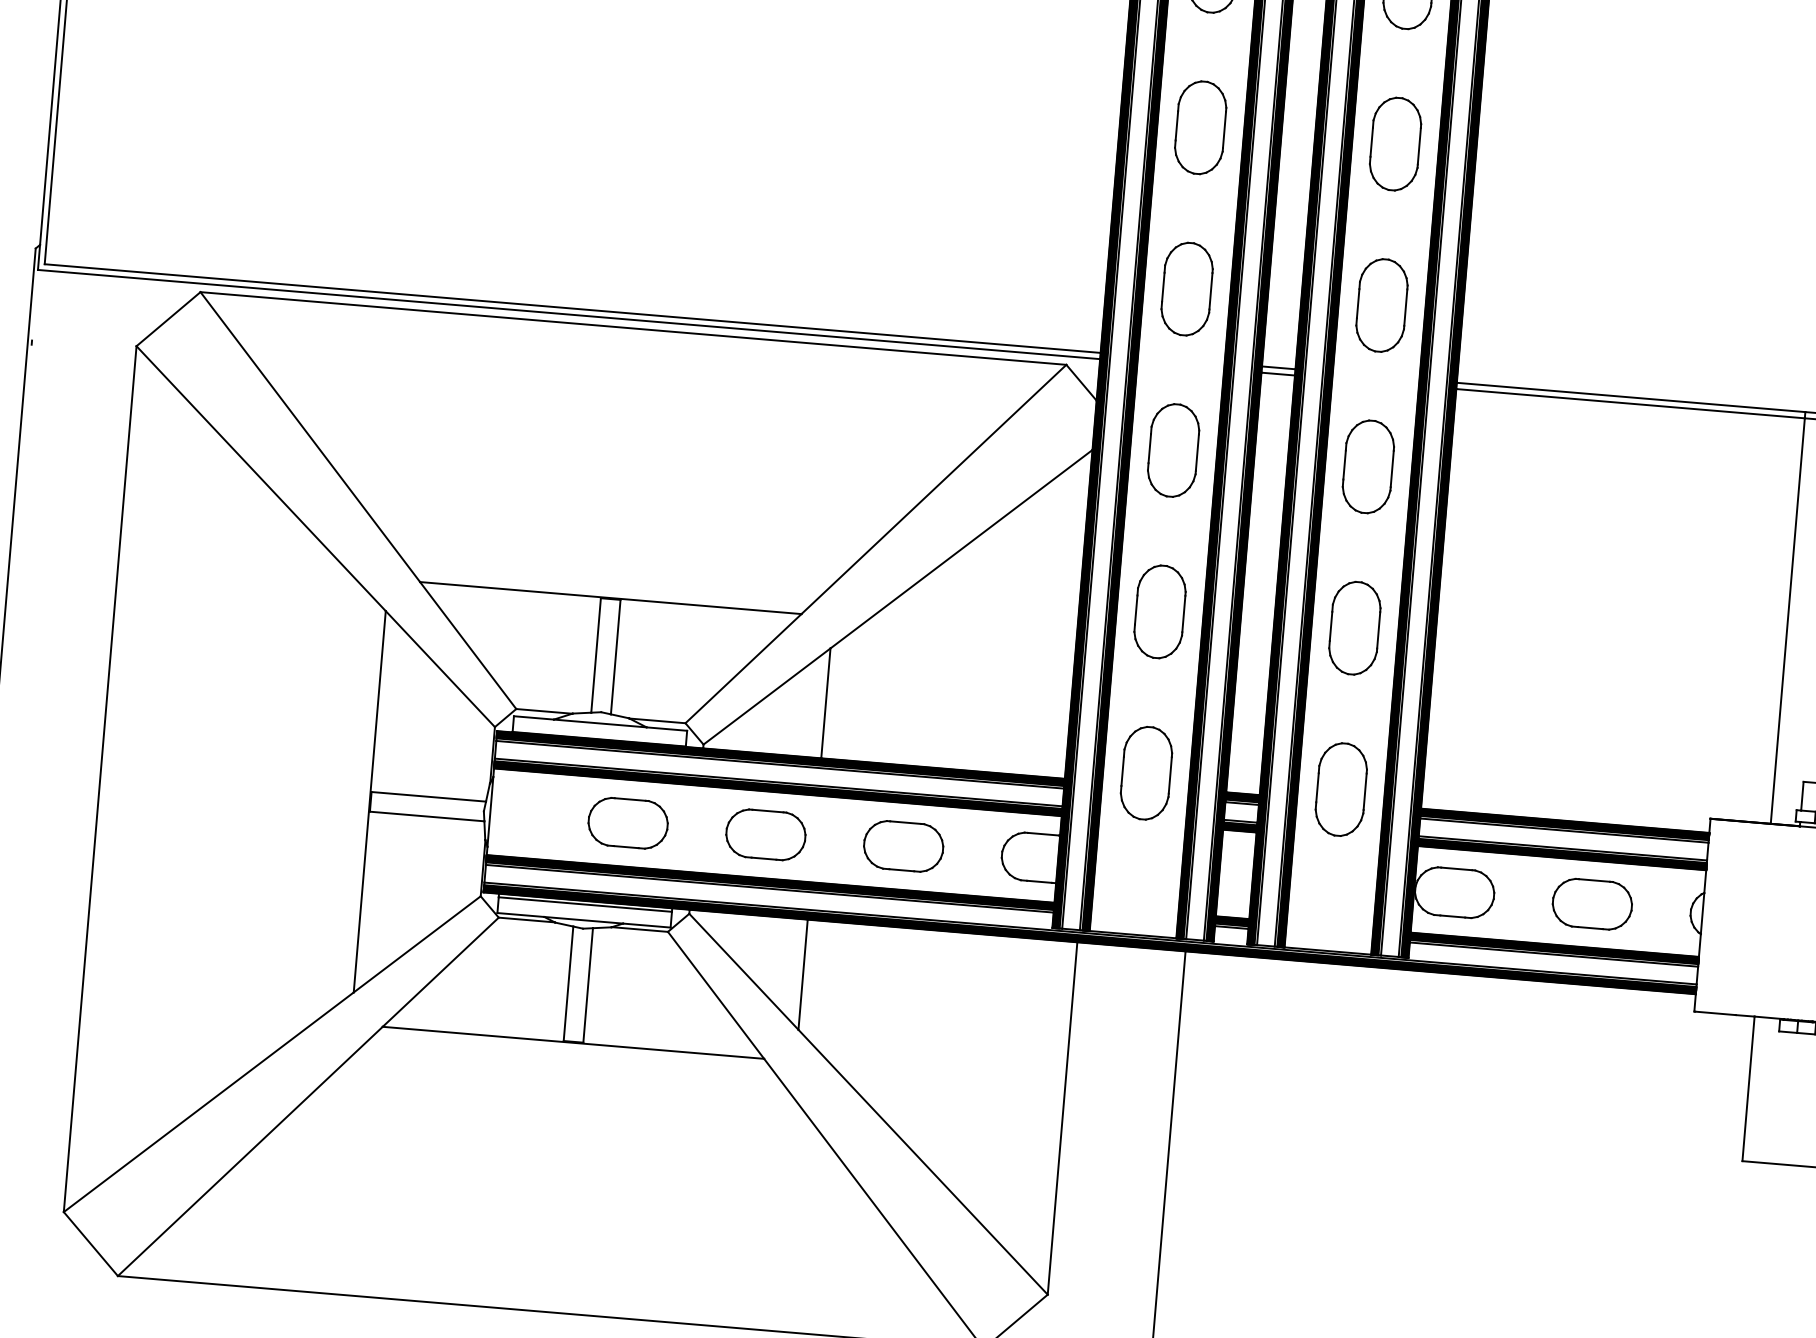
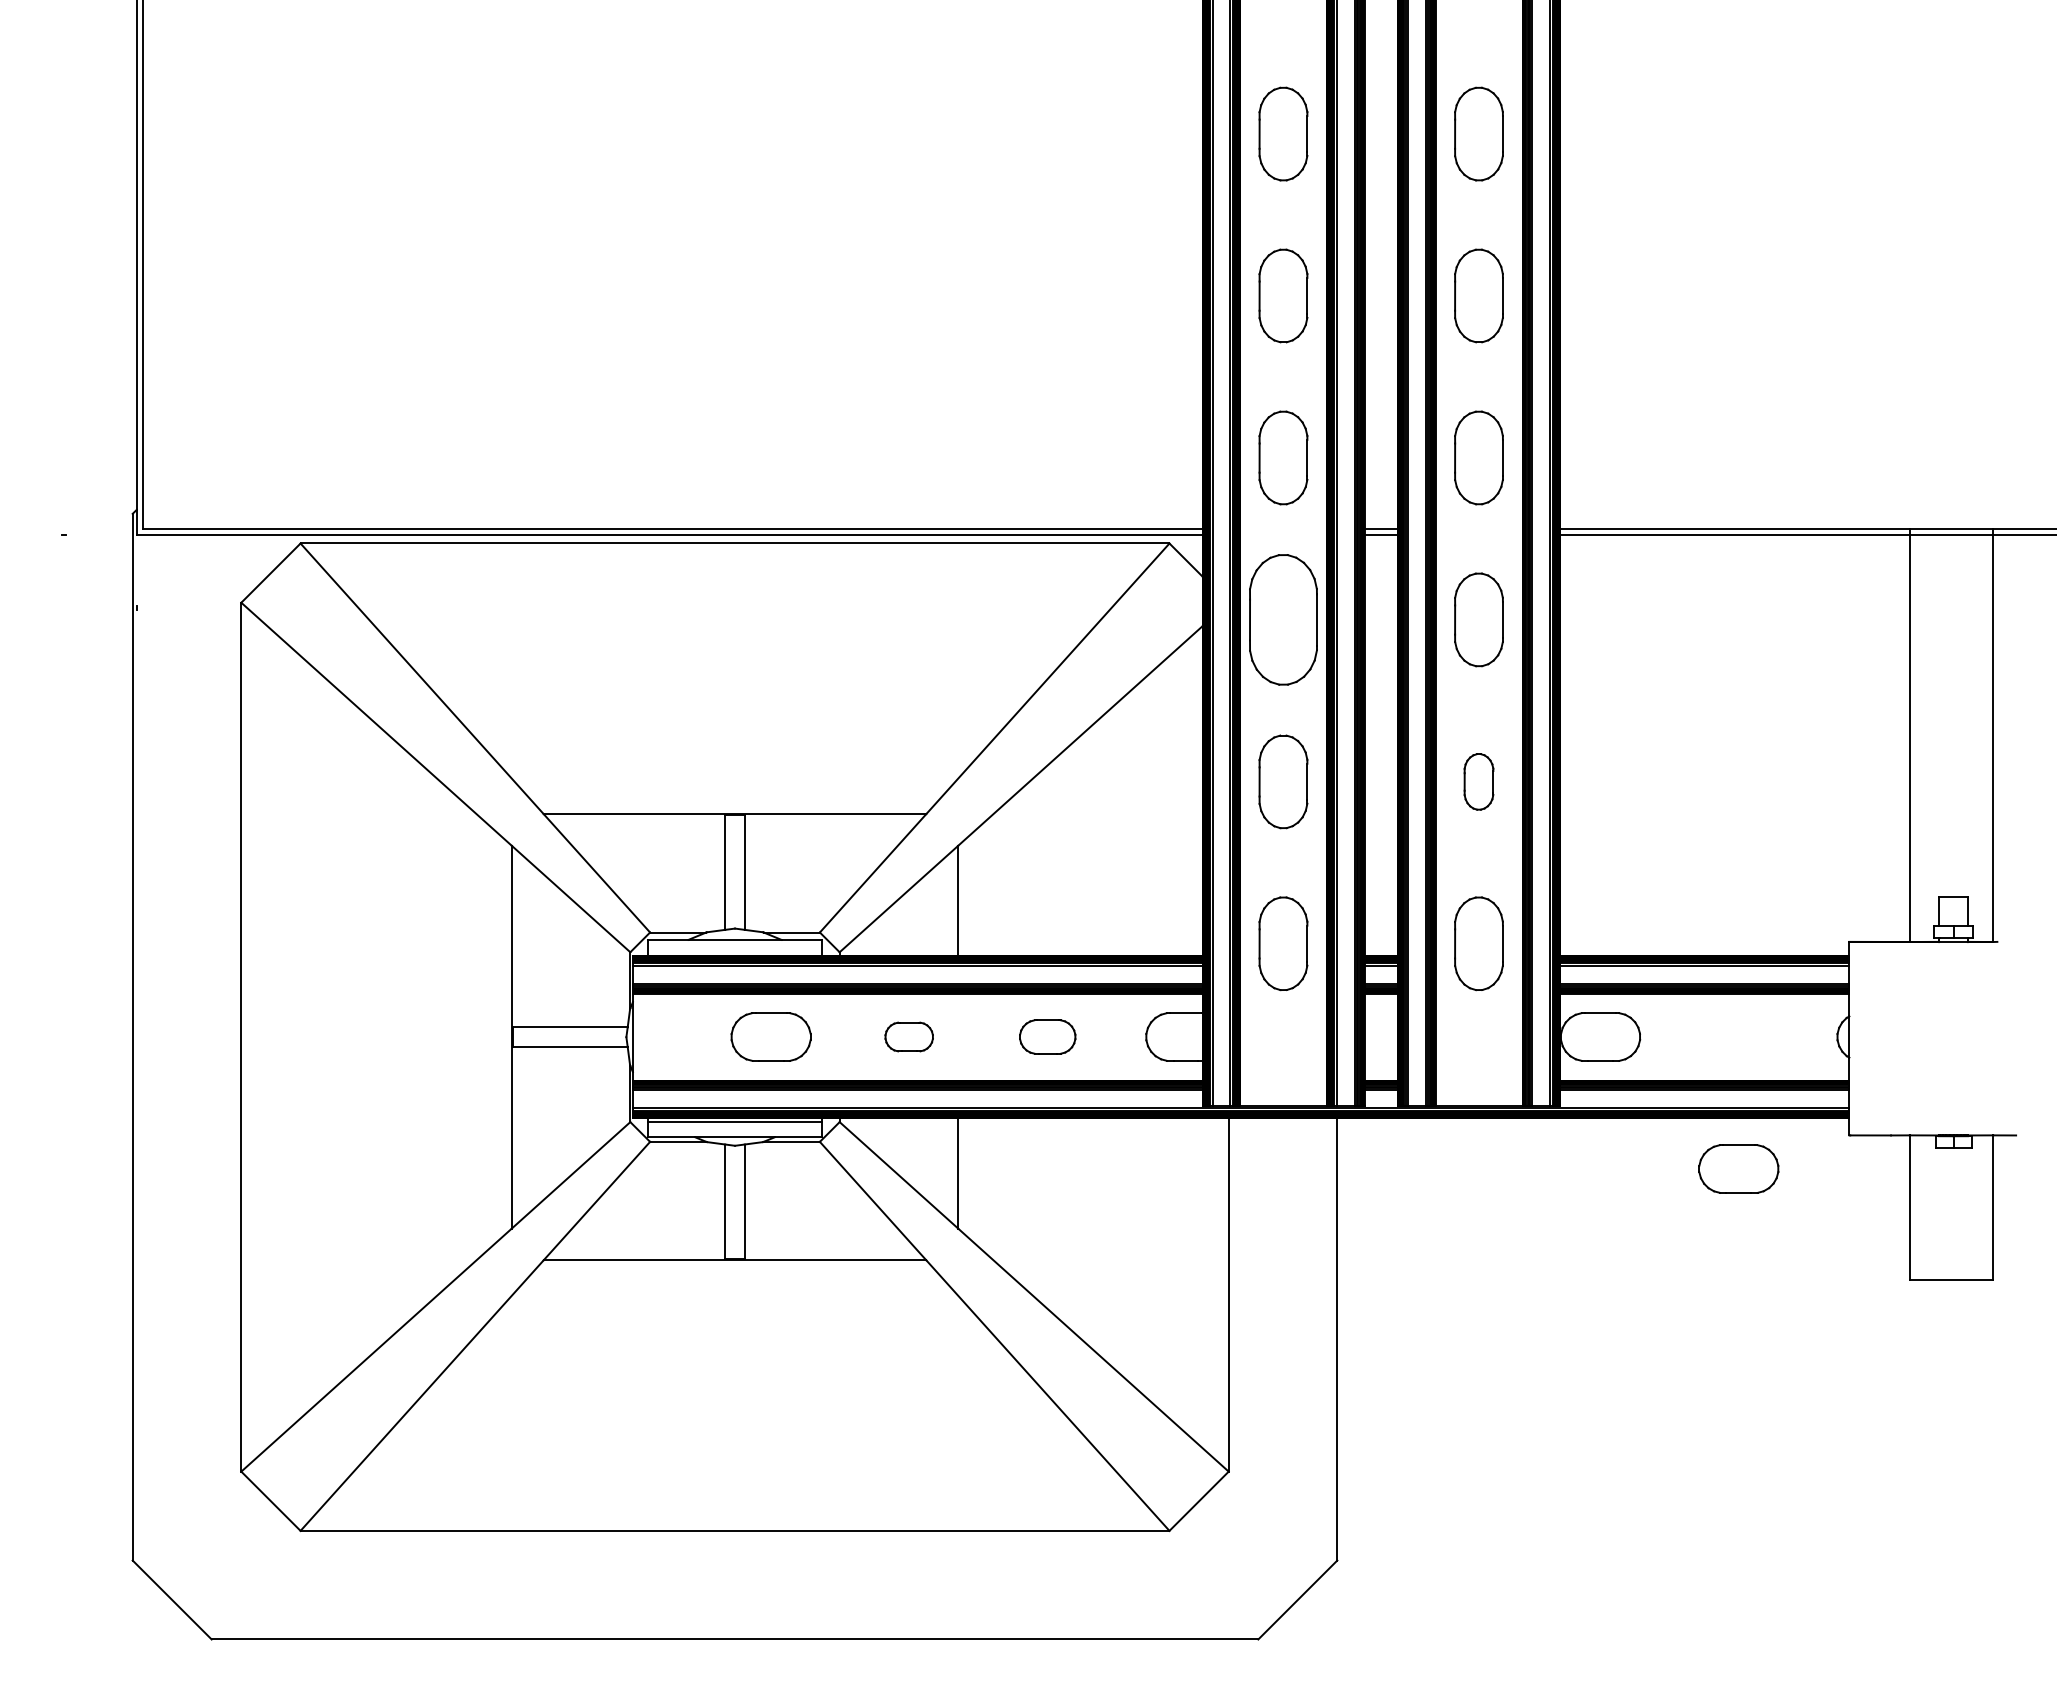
part: (1173, 450) -> (1283, 619), size x1.4
part: (1354, 627) -> (1478, 781), size x0.6
part: (765, 834) -> (908, 1036), size x0.6
part: (903, 845) -> (1047, 1036), size x0.7
part: (1592, 903) -> (1738, 1168), moved

